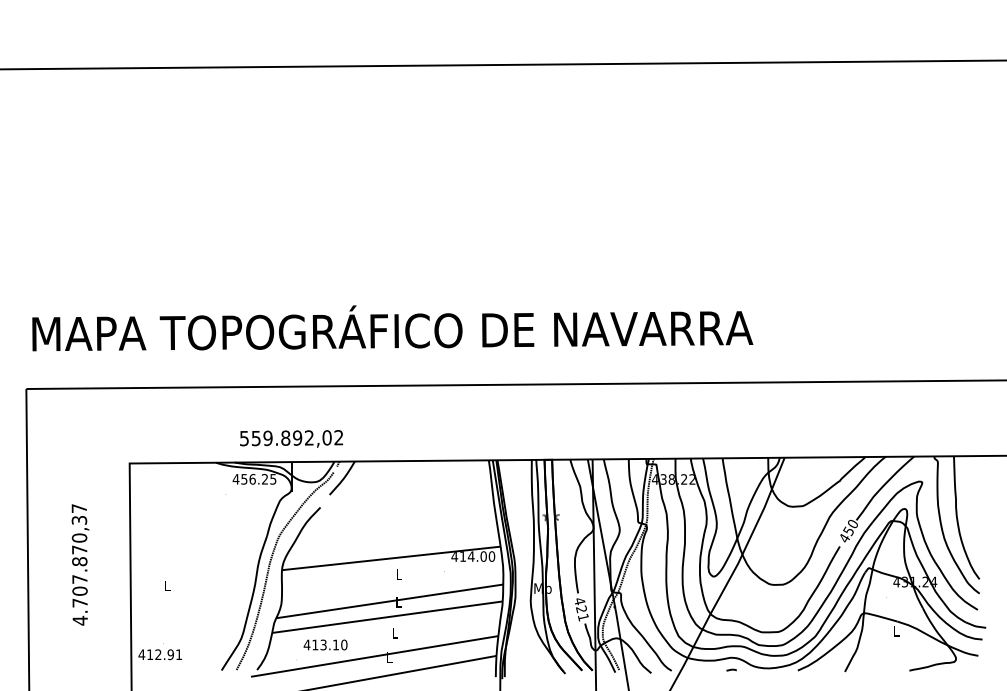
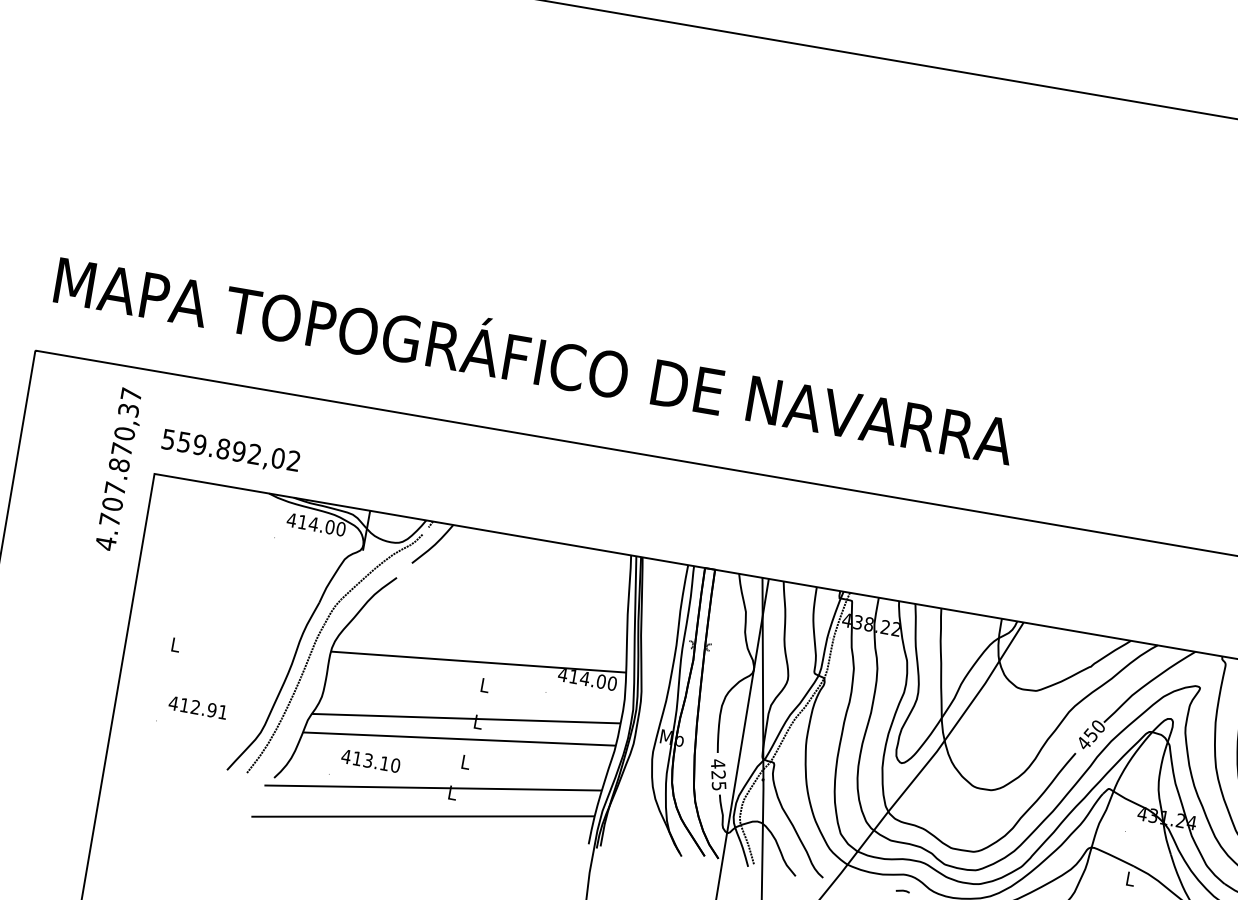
text: (291, 438) -> (230, 450), moved
text: (258, 478) -> (321, 524), 456.25 -> 414.00
text: (80, 564) -> (119, 469), moved
text: (583, 617) -> (719, 786), 421 -> 425
text: (159, 654) -> (197, 707), moved

